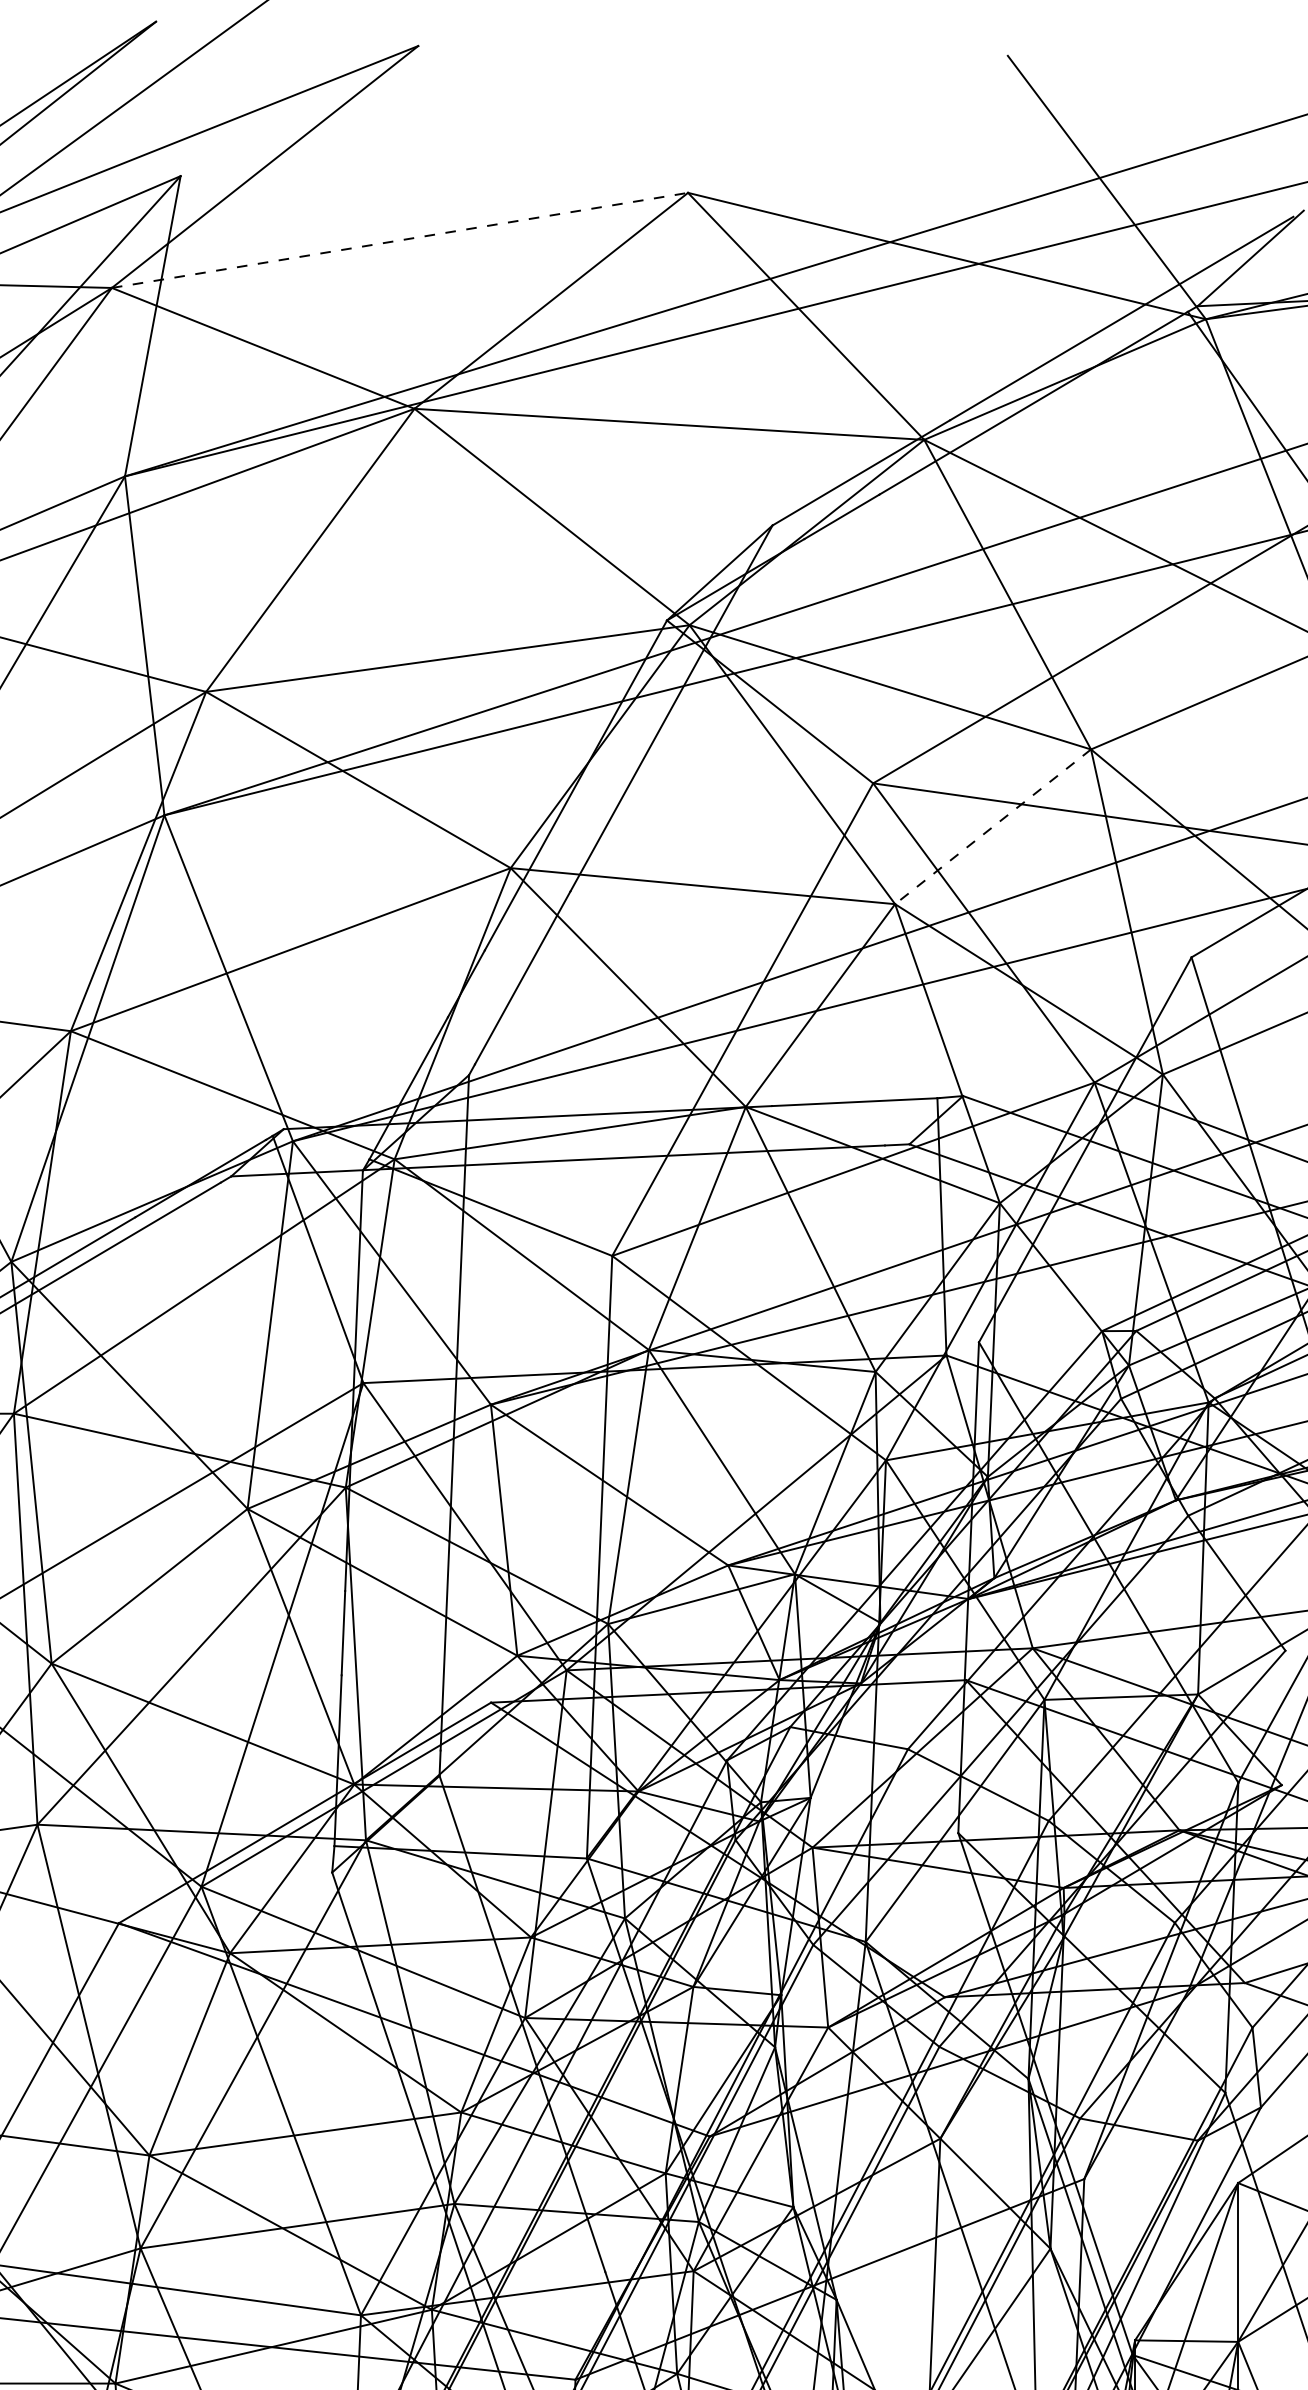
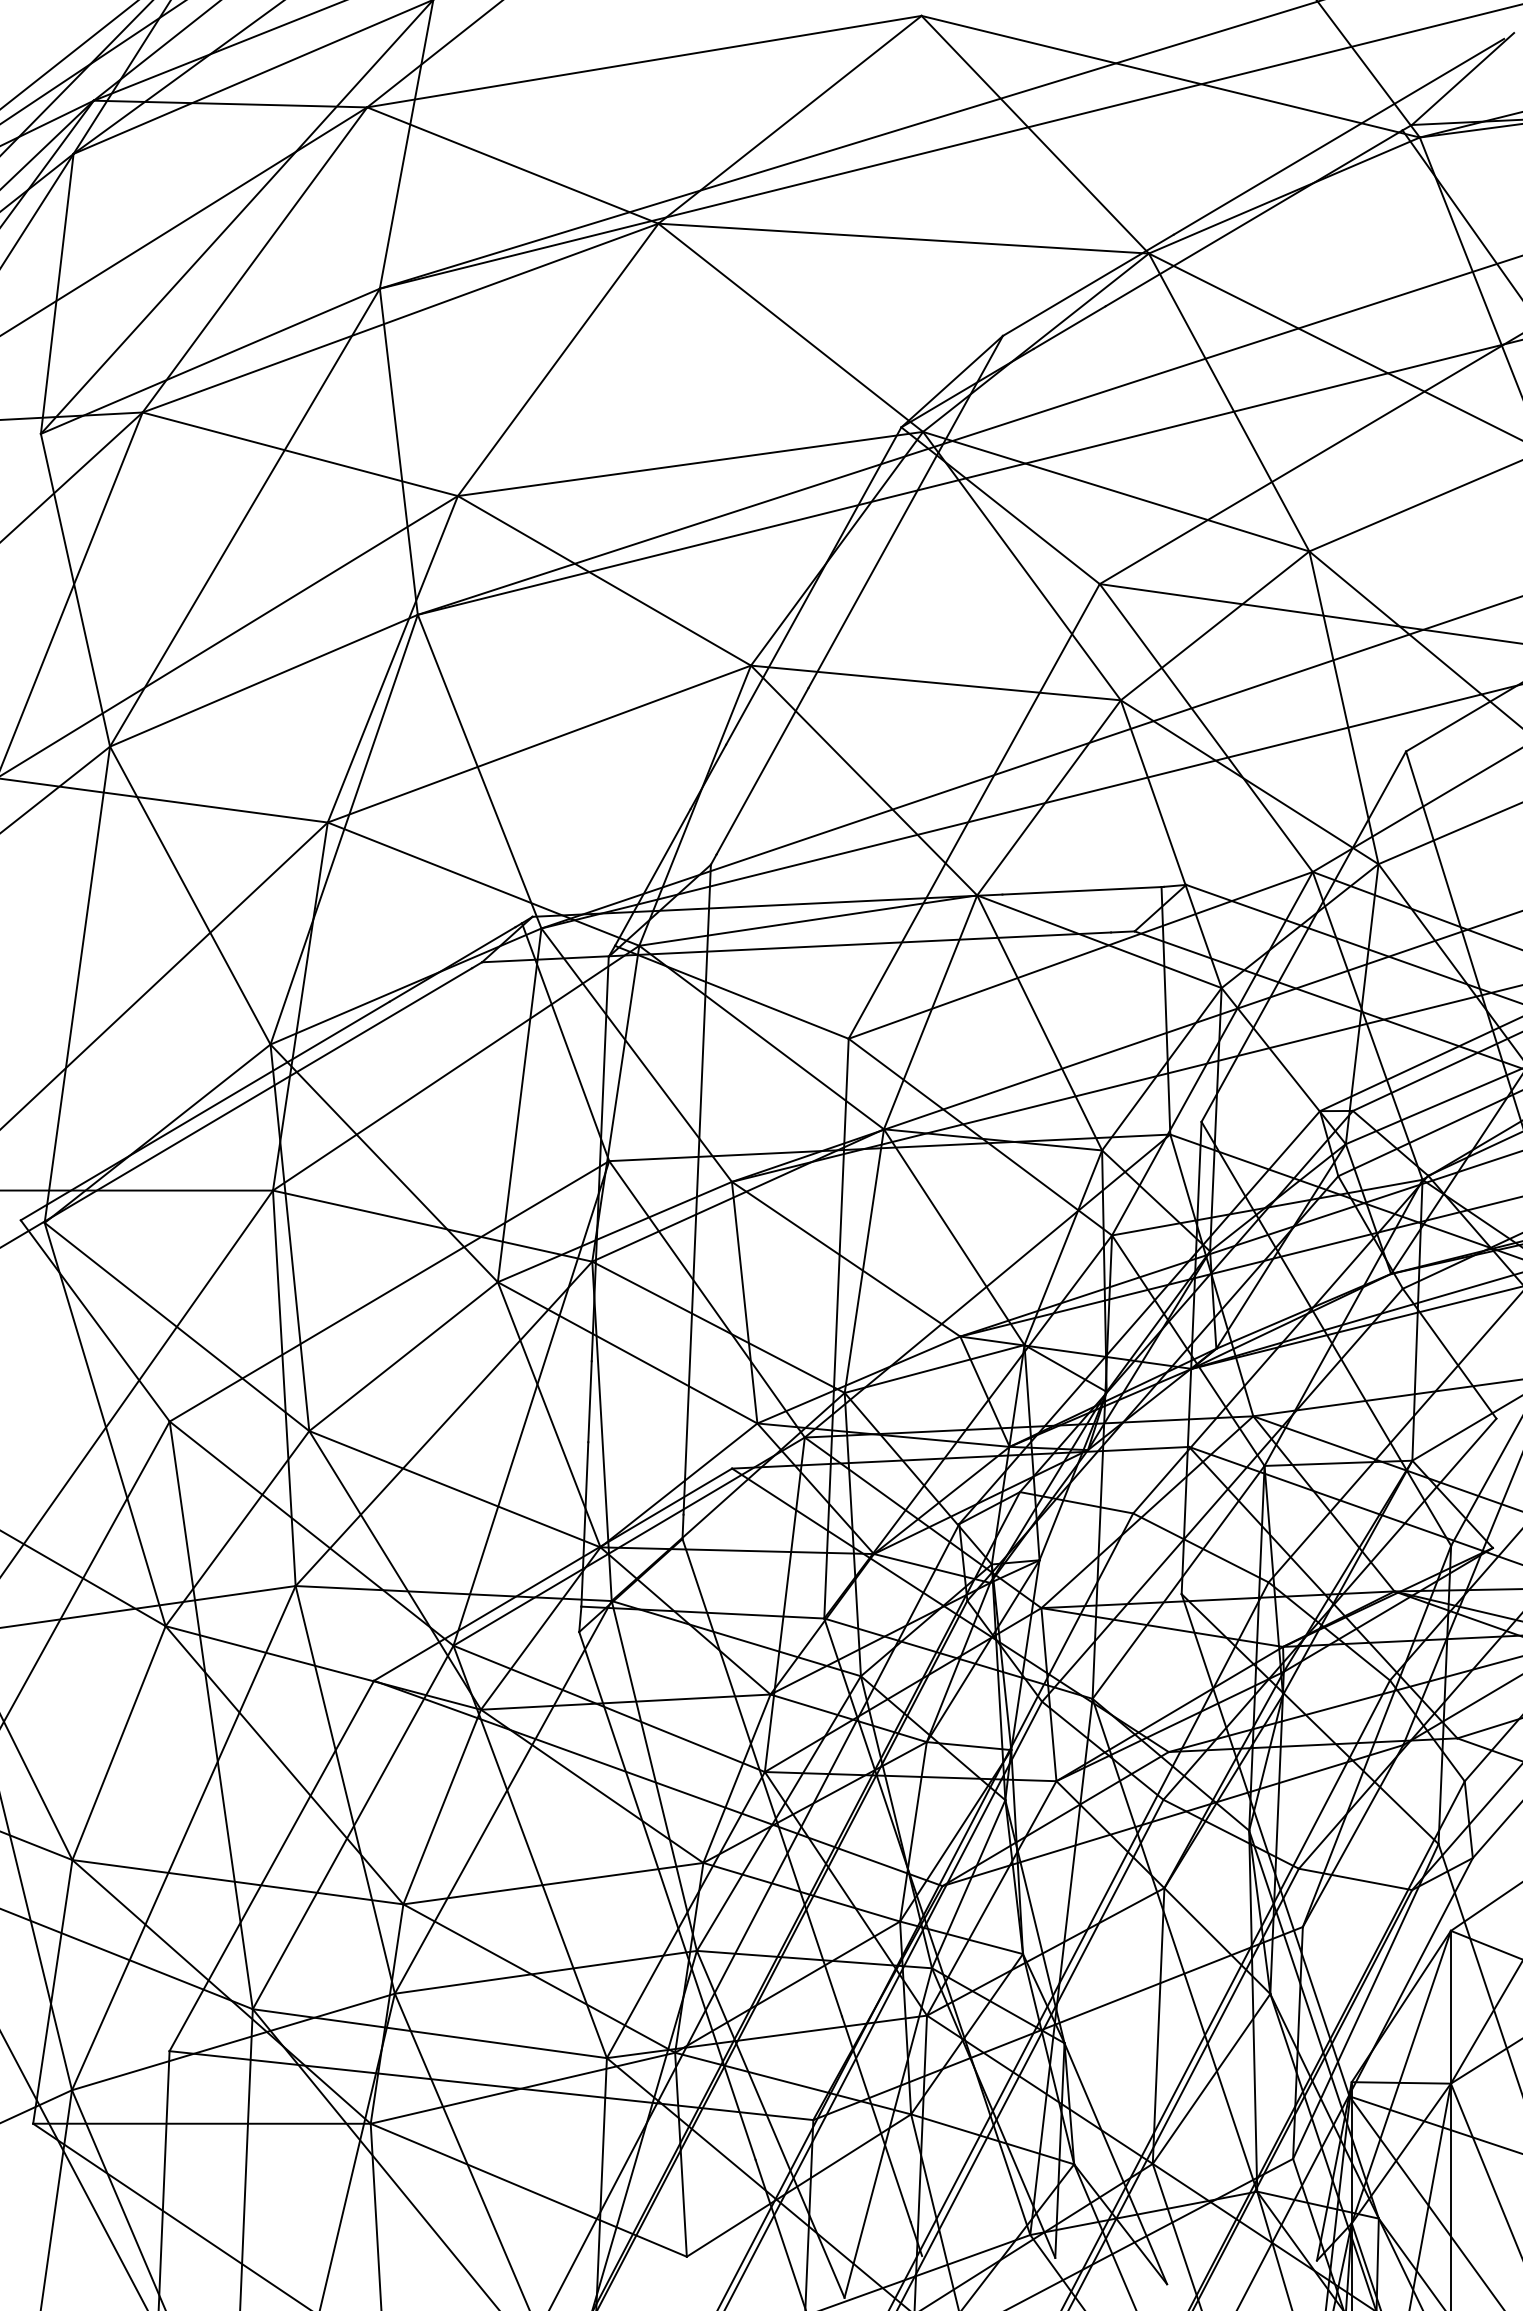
line: (400, 240) -> (644, 61), dashed -> solid
line: (992, 827) -> (1214, 626), dashed -> solid

